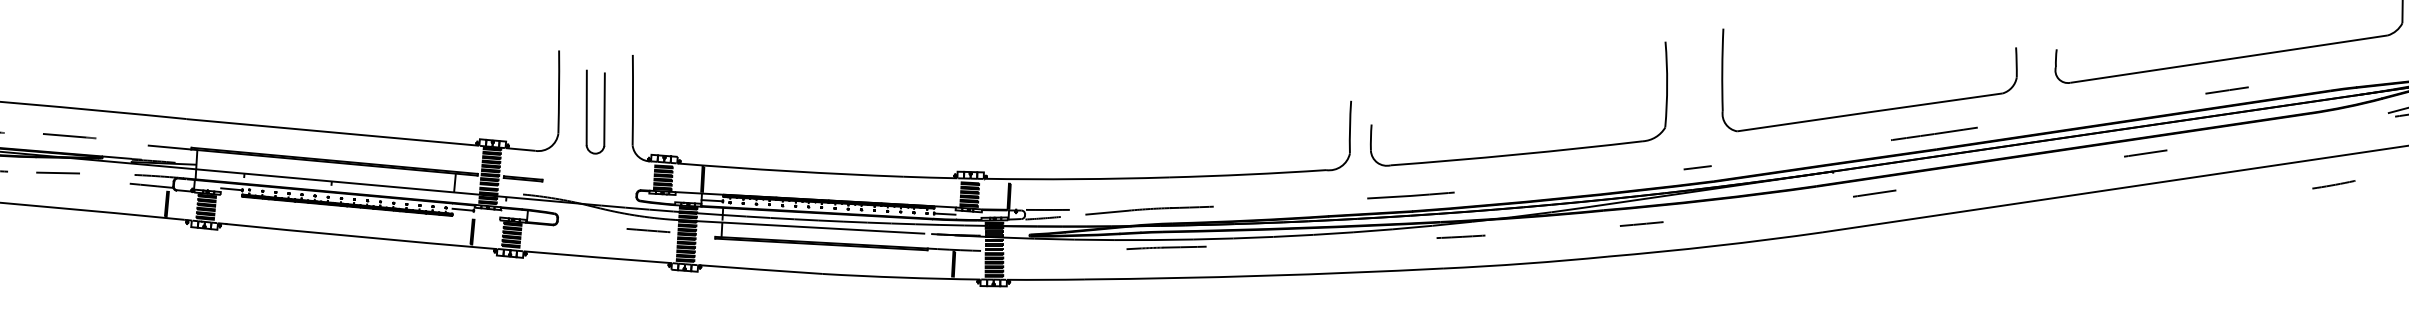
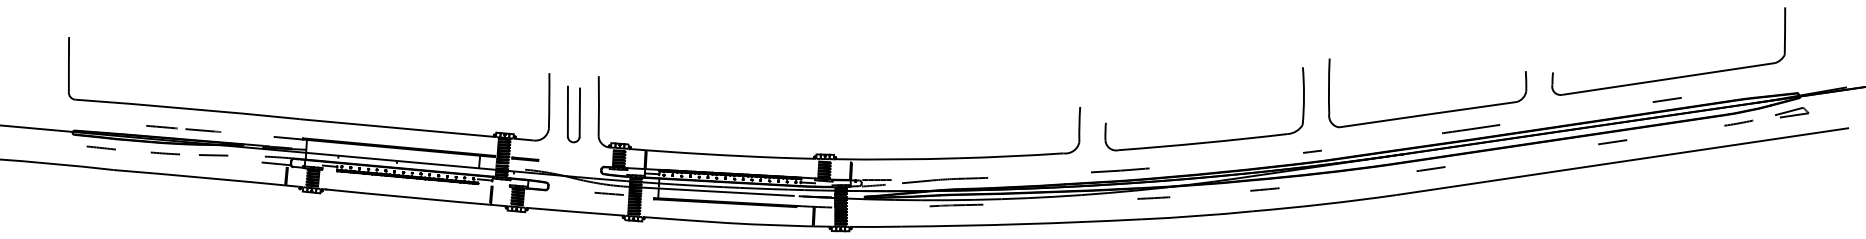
line: (69, 135) -> (203, 130), moved
part: (1518, 152) -> (1204, 141), moved
line: (2333, 183) -> (1738, 122), moved
line: (1641, 224) -> (1264, 189), moved

